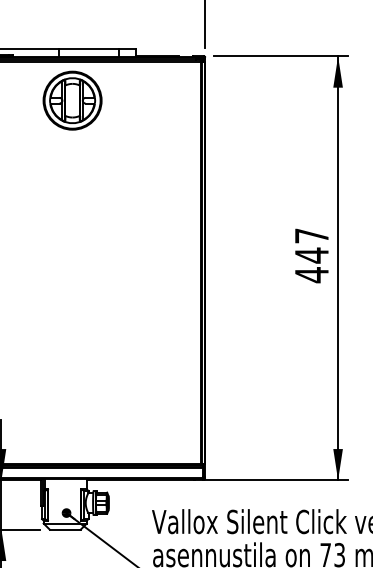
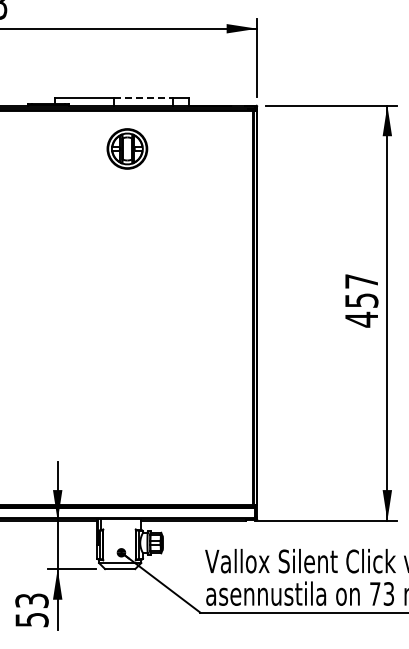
line: (89, 49) -> (143, 98), solid -> dashed
part: (72, 100) -> (127, 148), size x0.7
text: (311, 255) -> (361, 300), 447 -> 457

